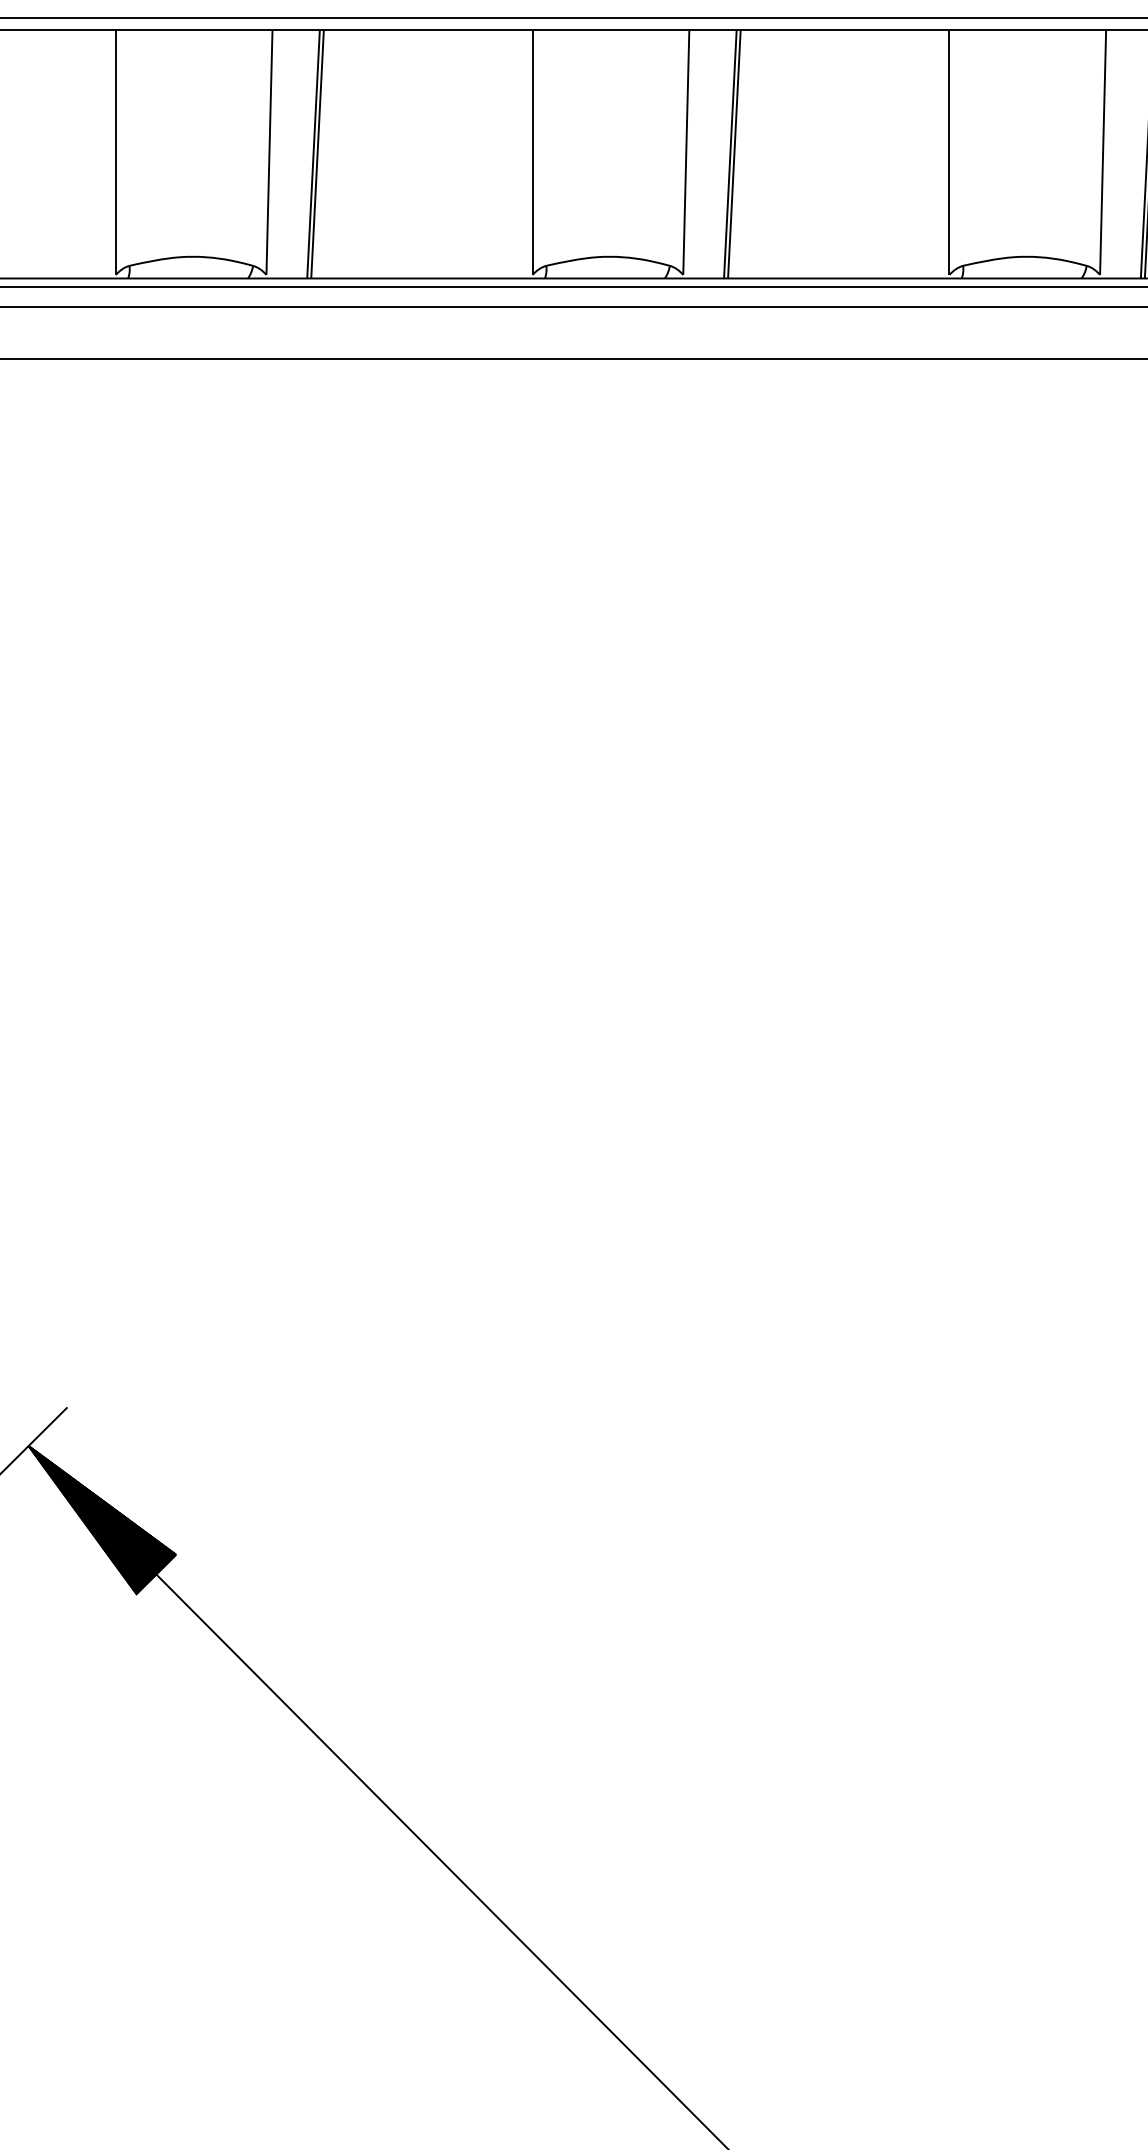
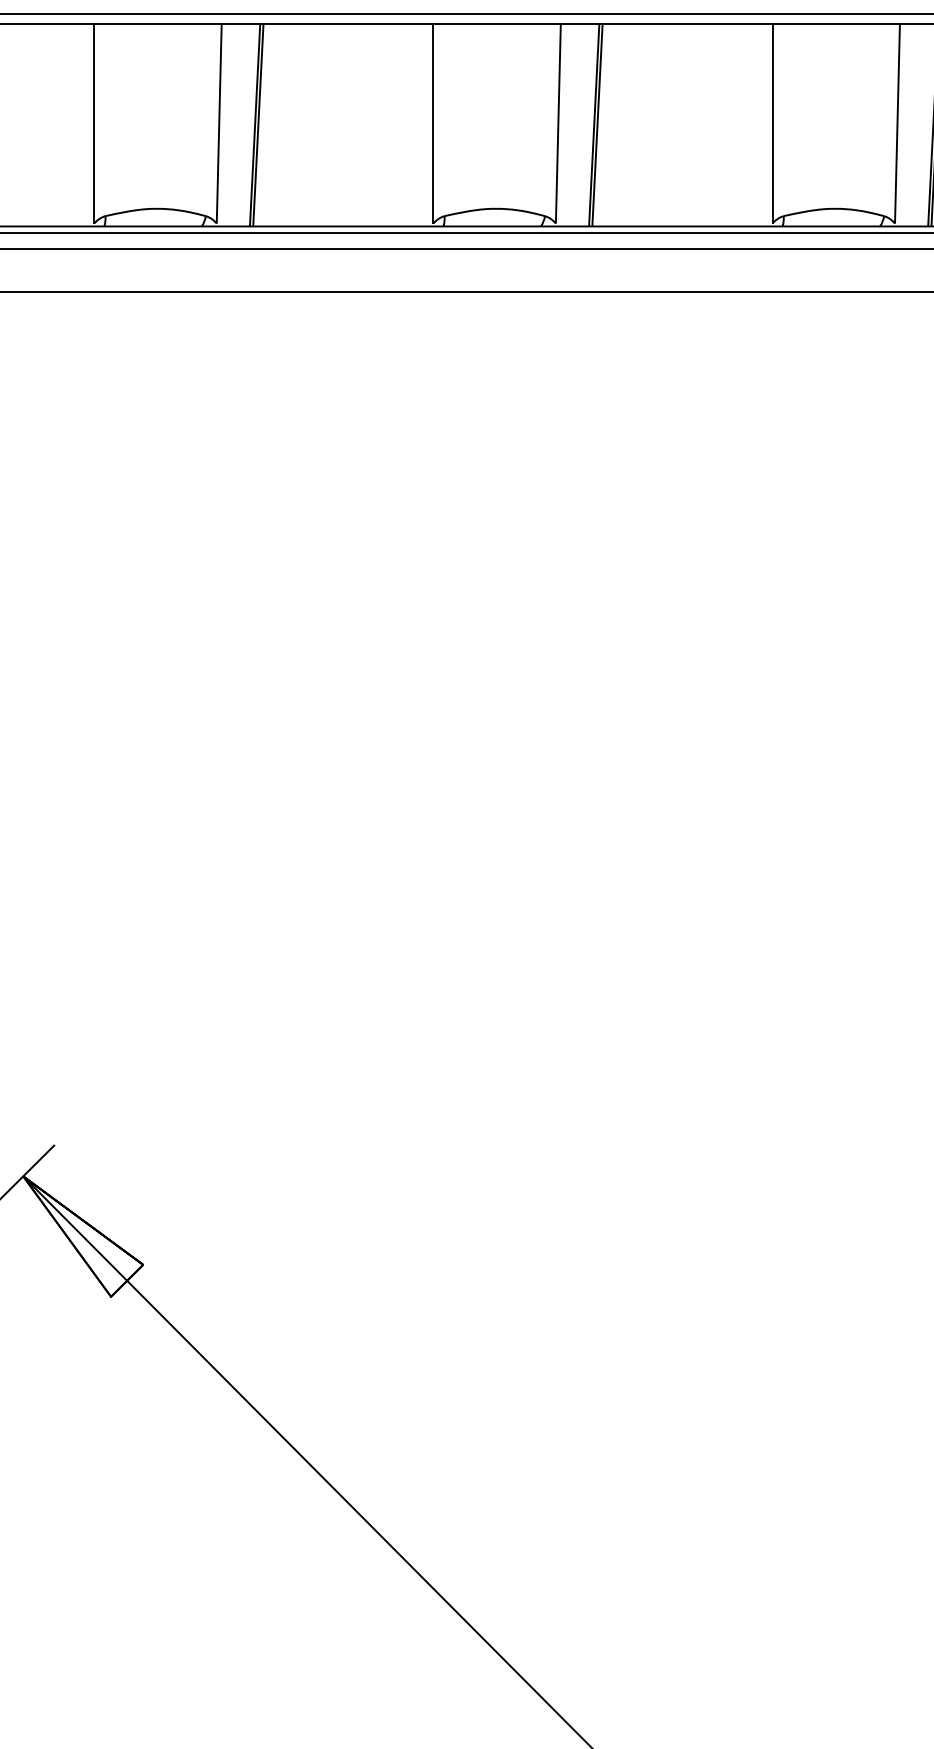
fill: (102, 1520) -> (83, 1236), removed

